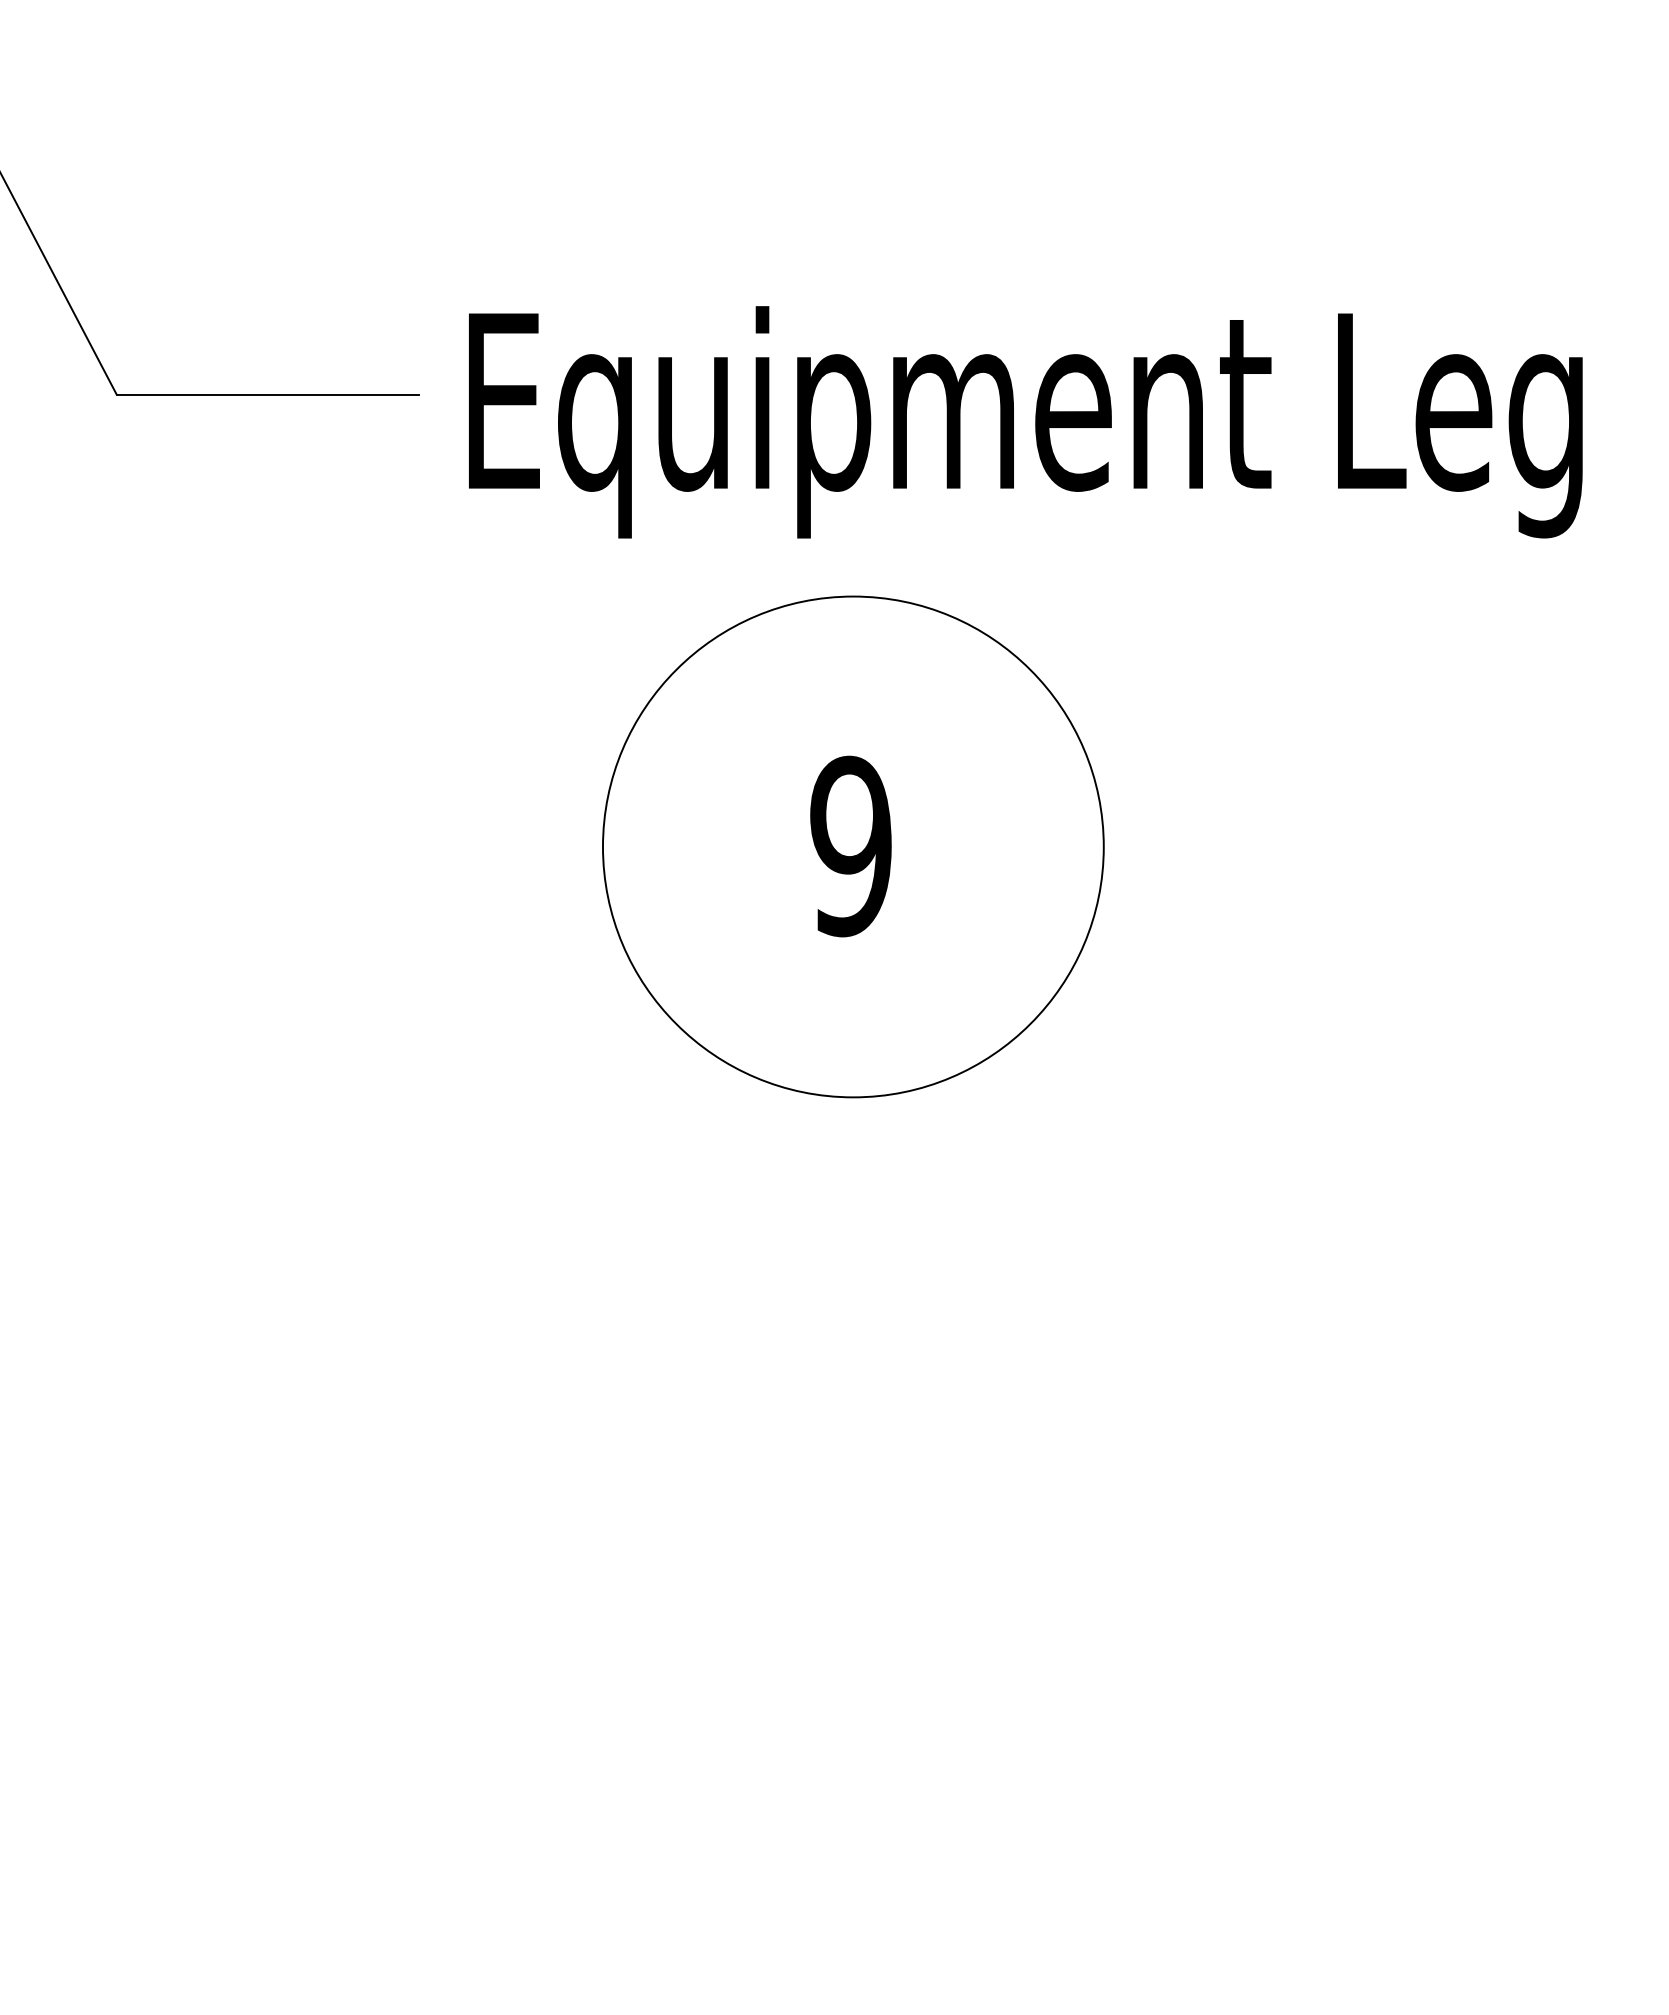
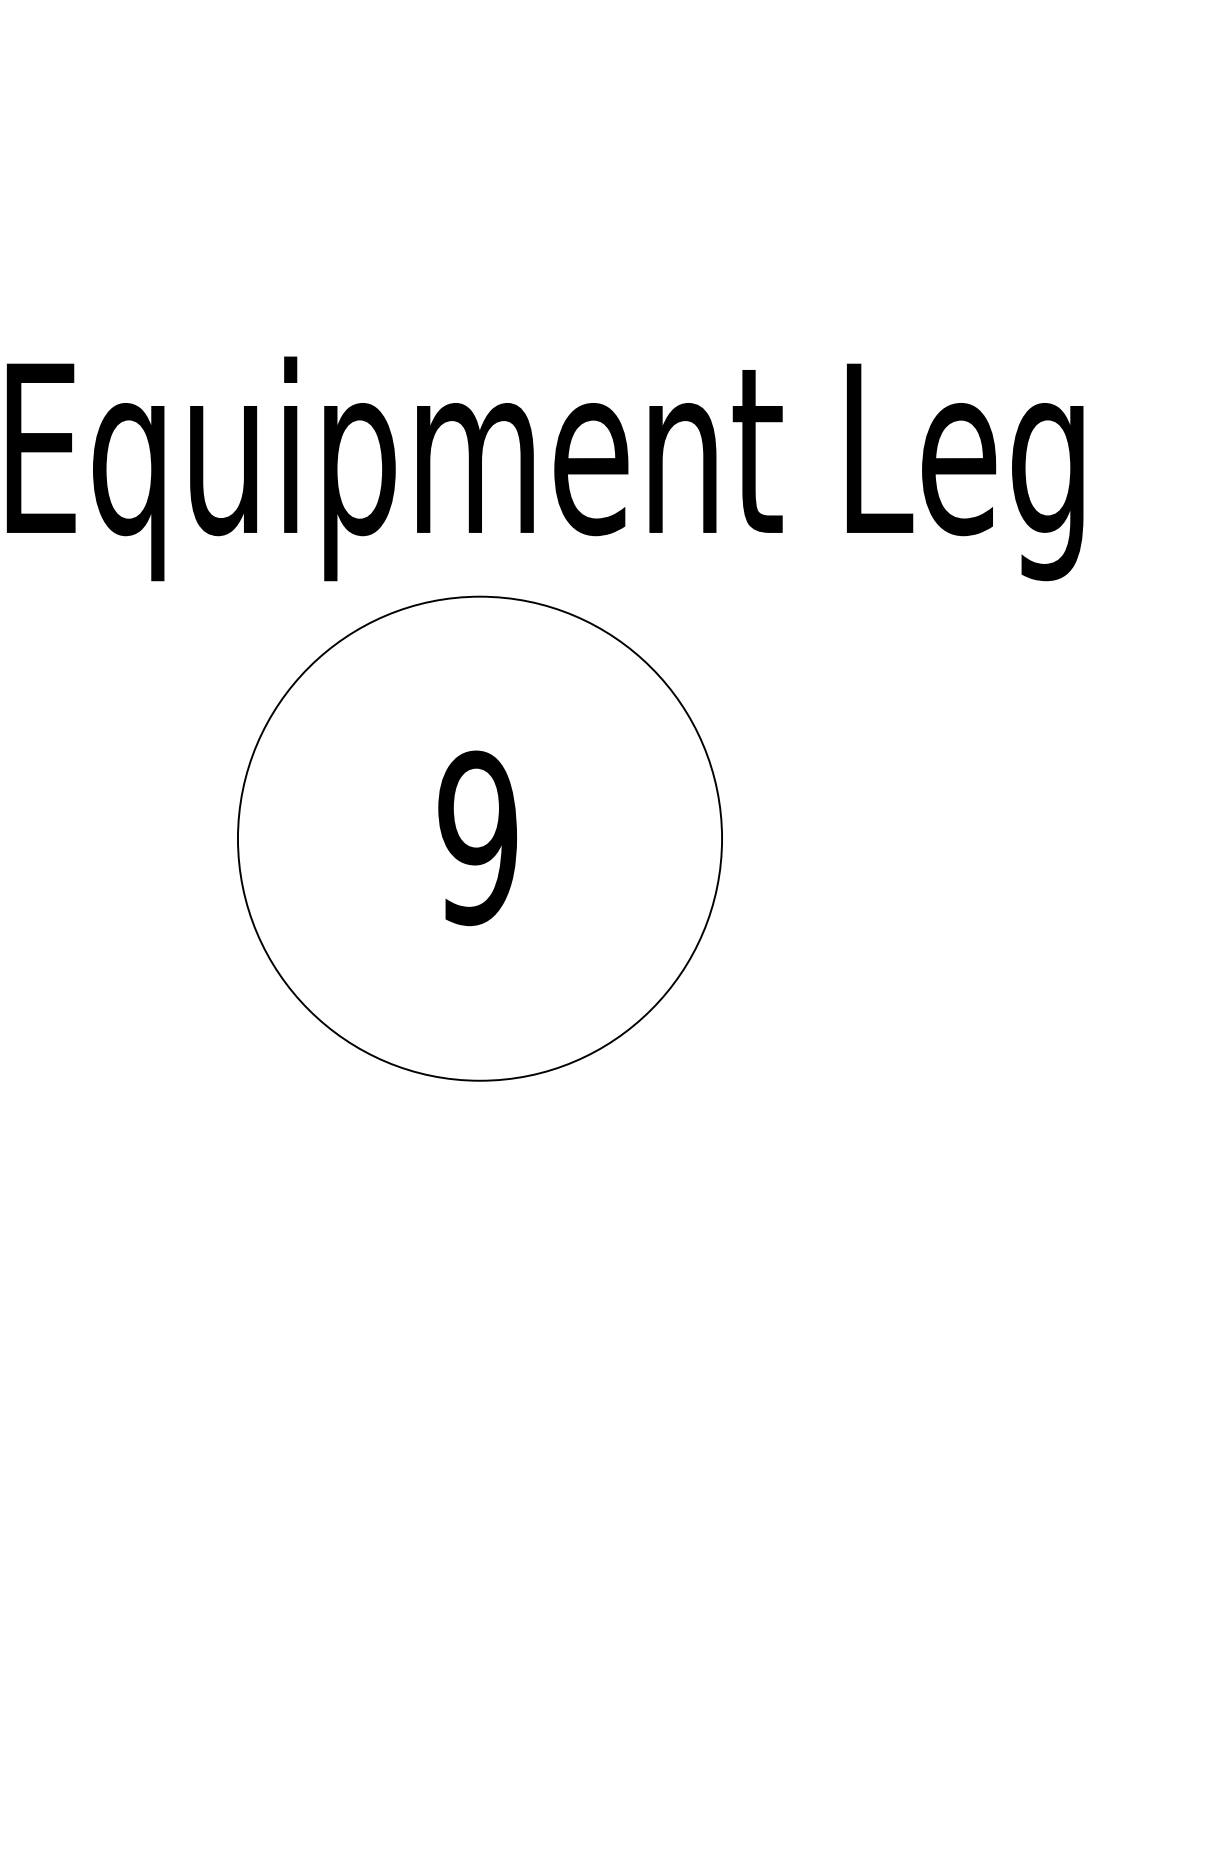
part: (853, 846) -> (480, 838), moved

